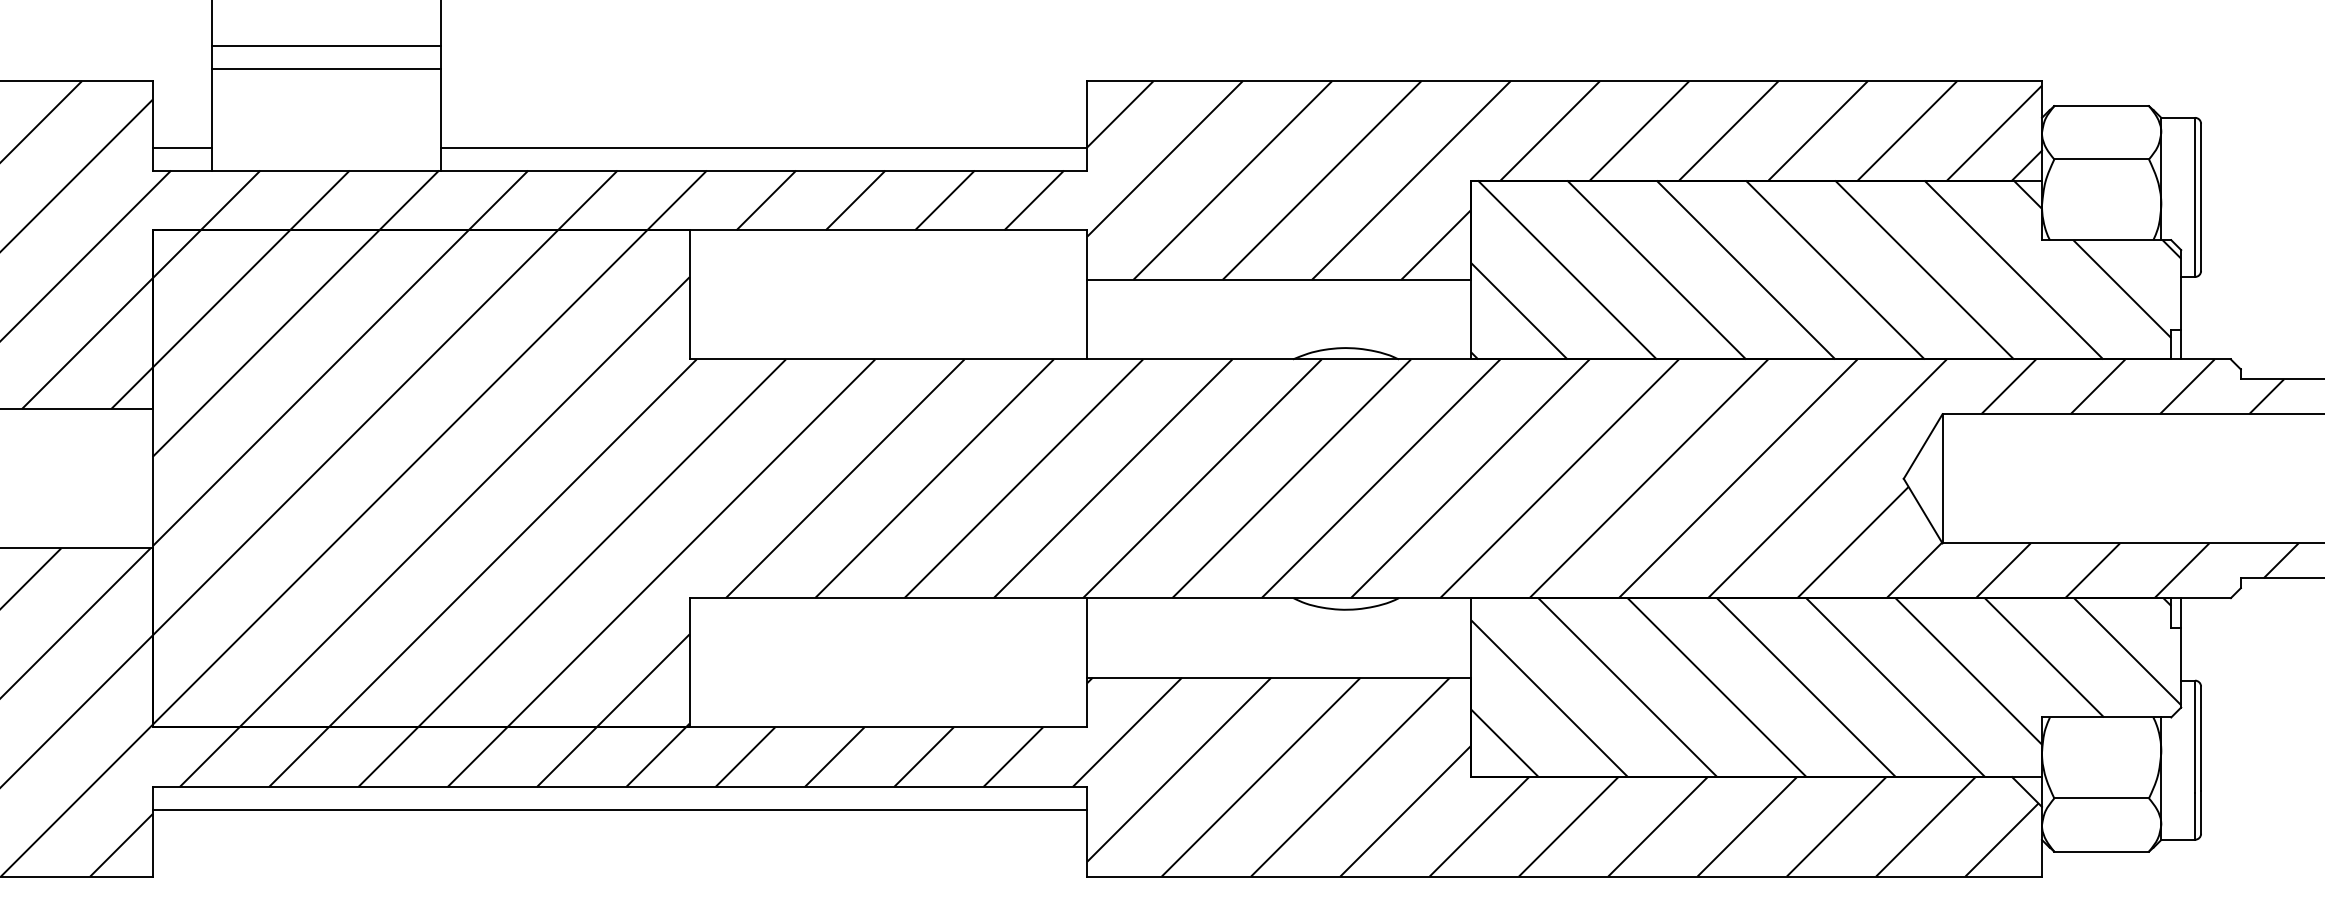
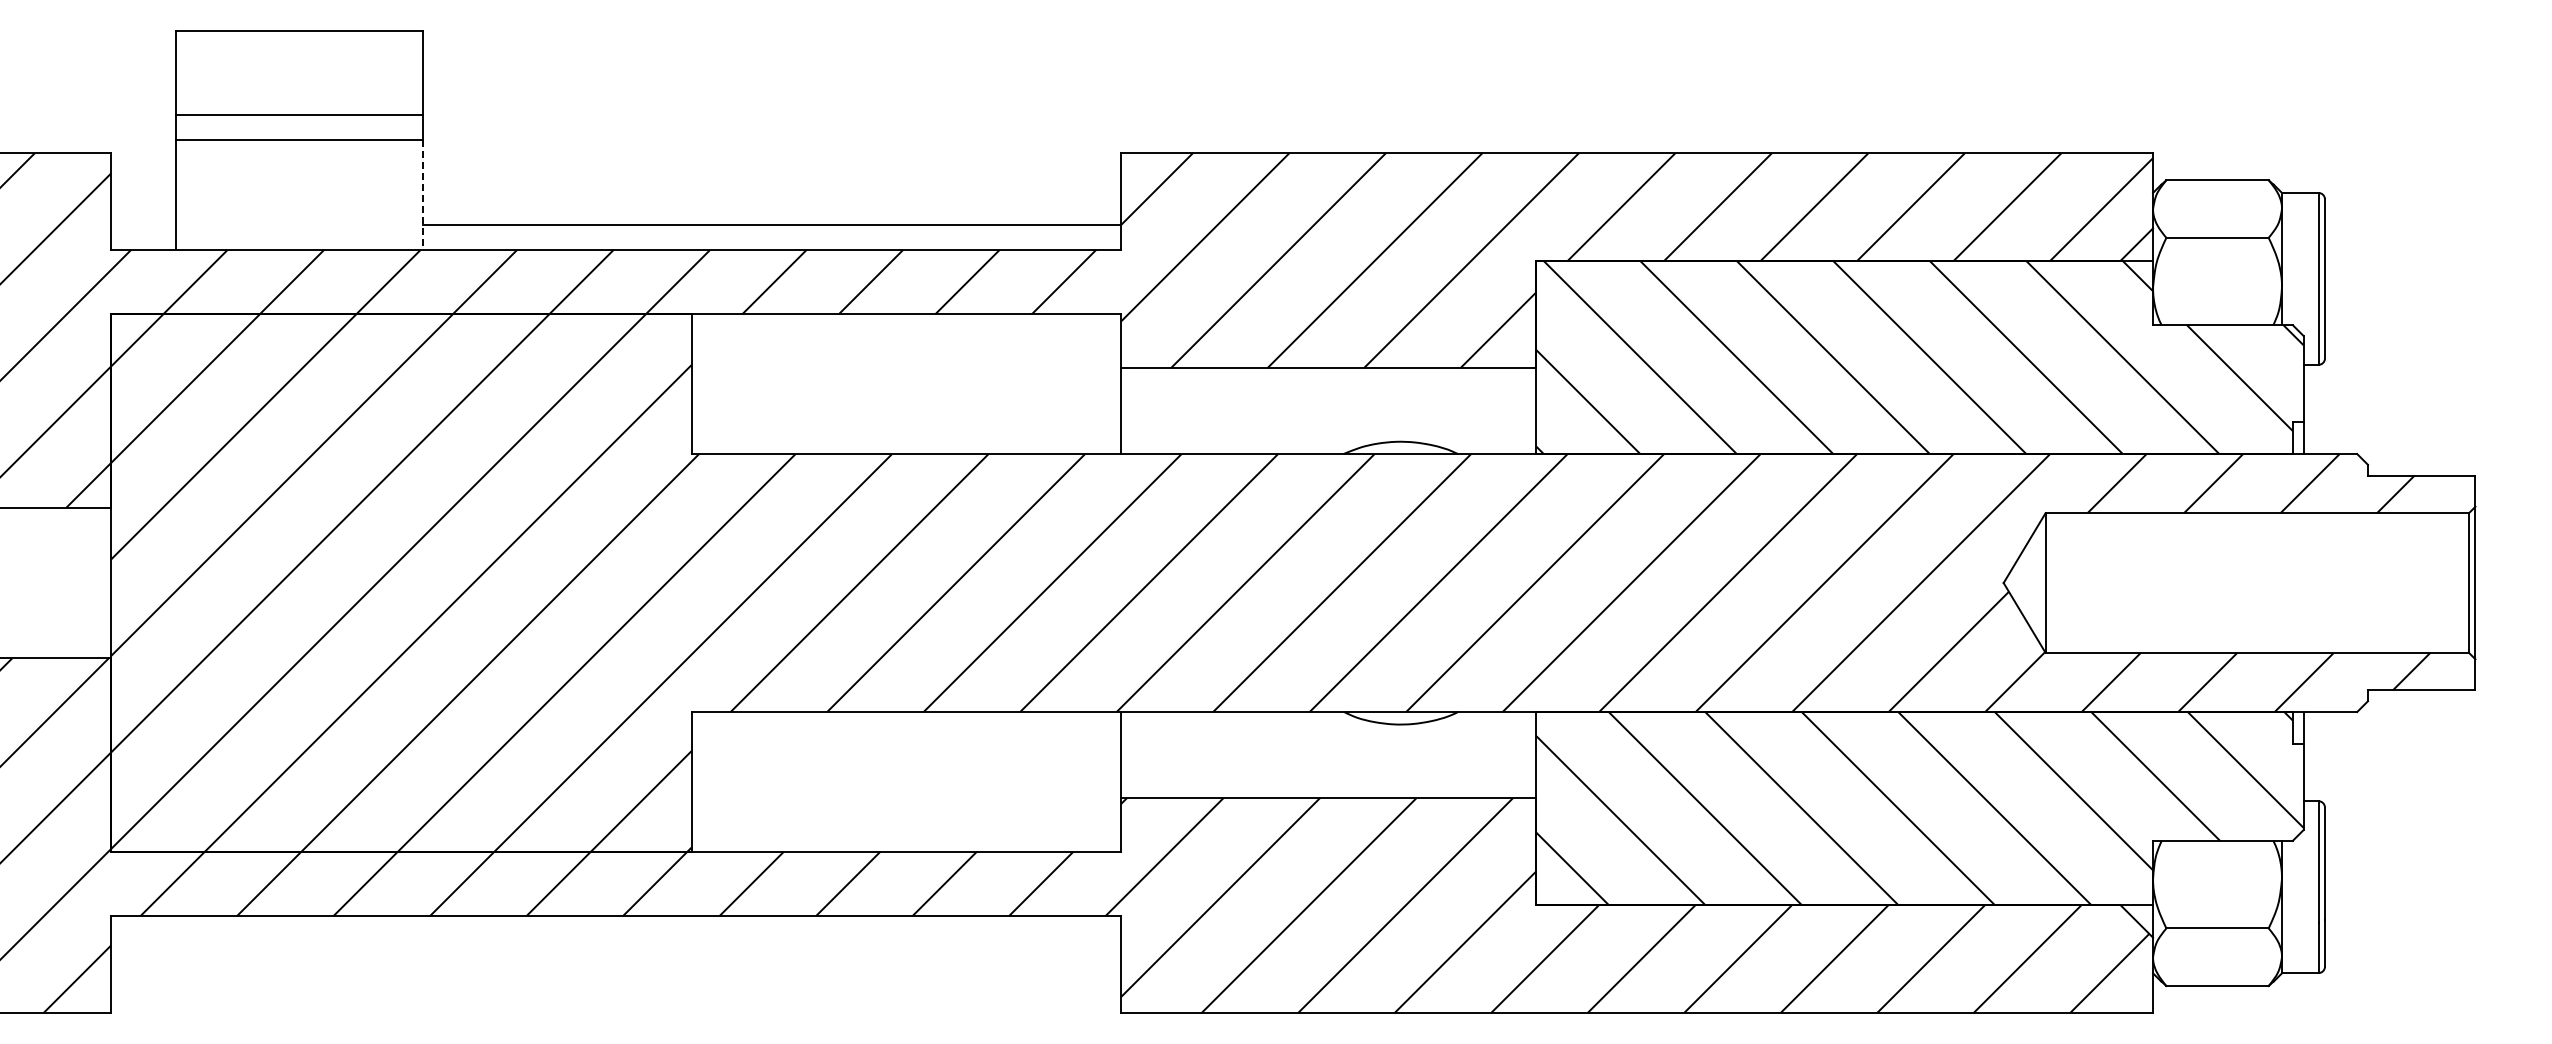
line: (440, 120) -> (422, 195), solid -> dashed
line: (182, 147) -> (143, 225), removed
line: (620, 809) -> (616, 940), removed

